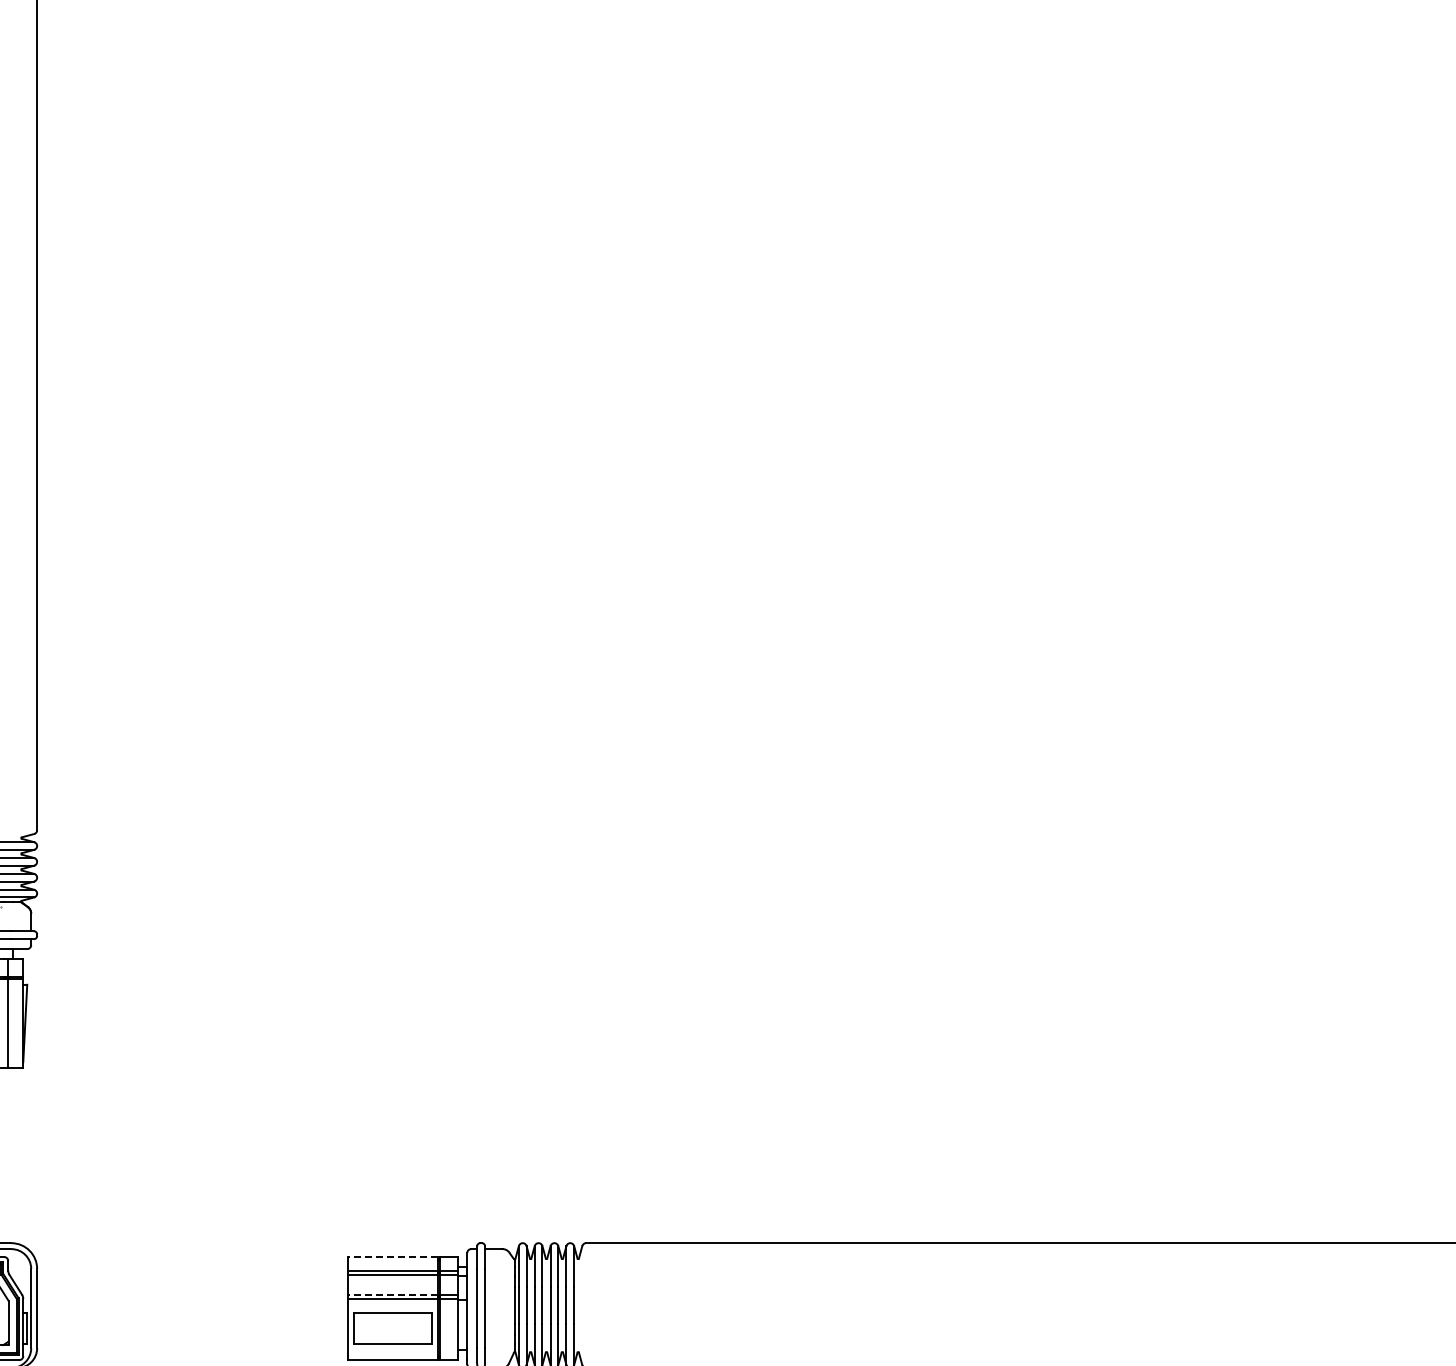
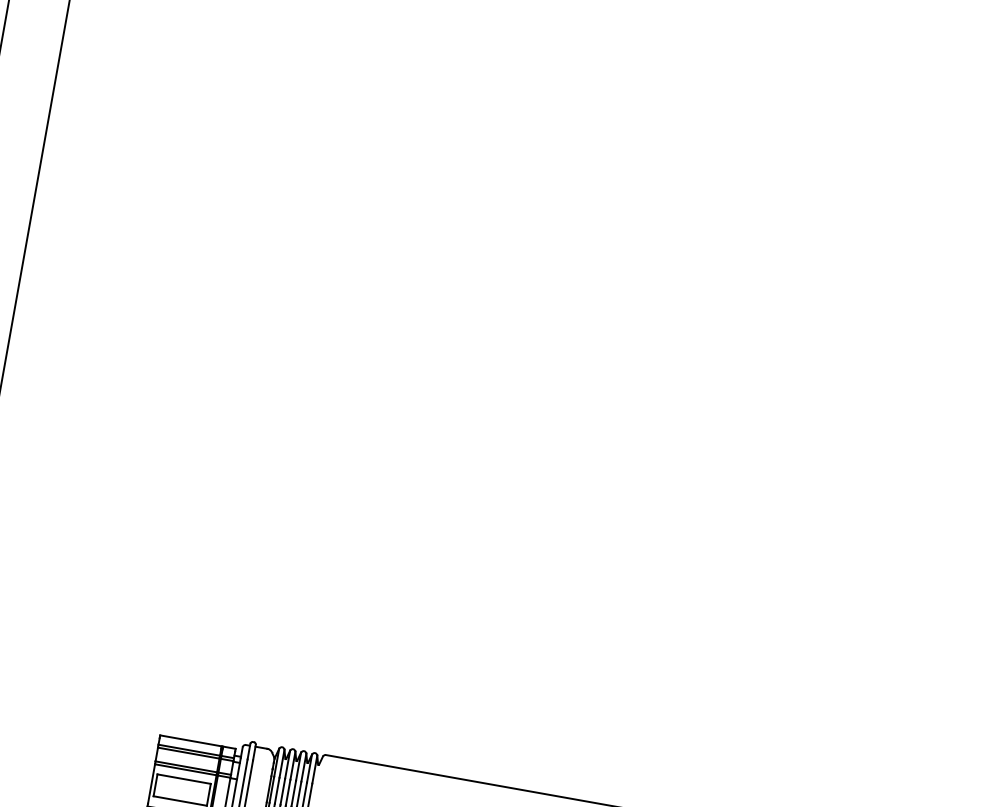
line: (392, 1257) -> (190, 741), dashed -> solid
line: (392, 1294) -> (186, 766), dashed -> solid

